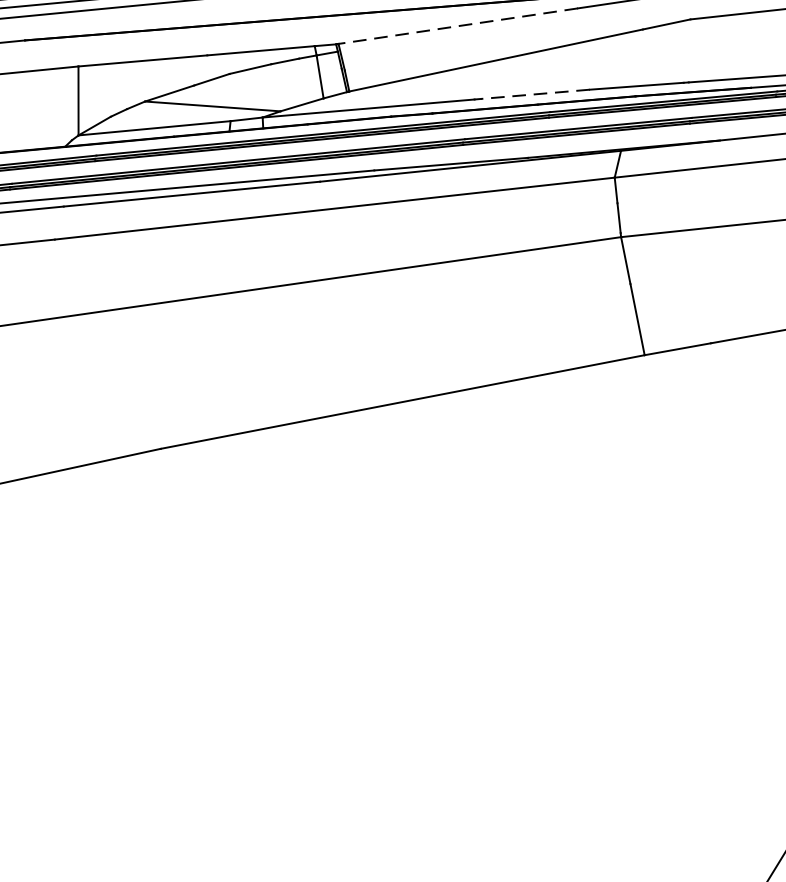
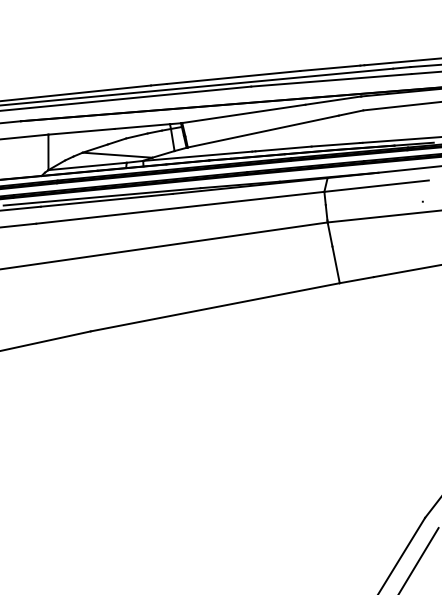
line: (457, 25) -> (243, 113), dashed -> solid
line: (535, 95) -> (283, 149), dashed -> solid

